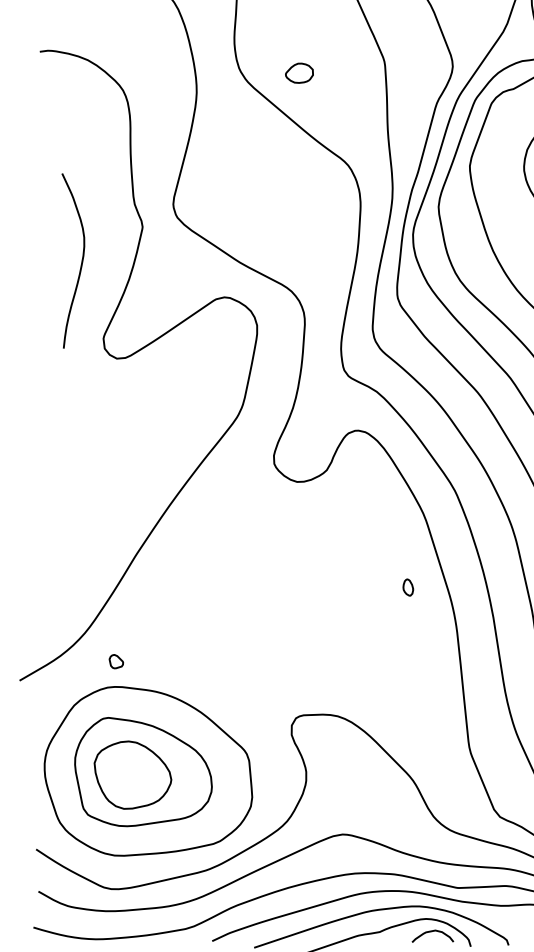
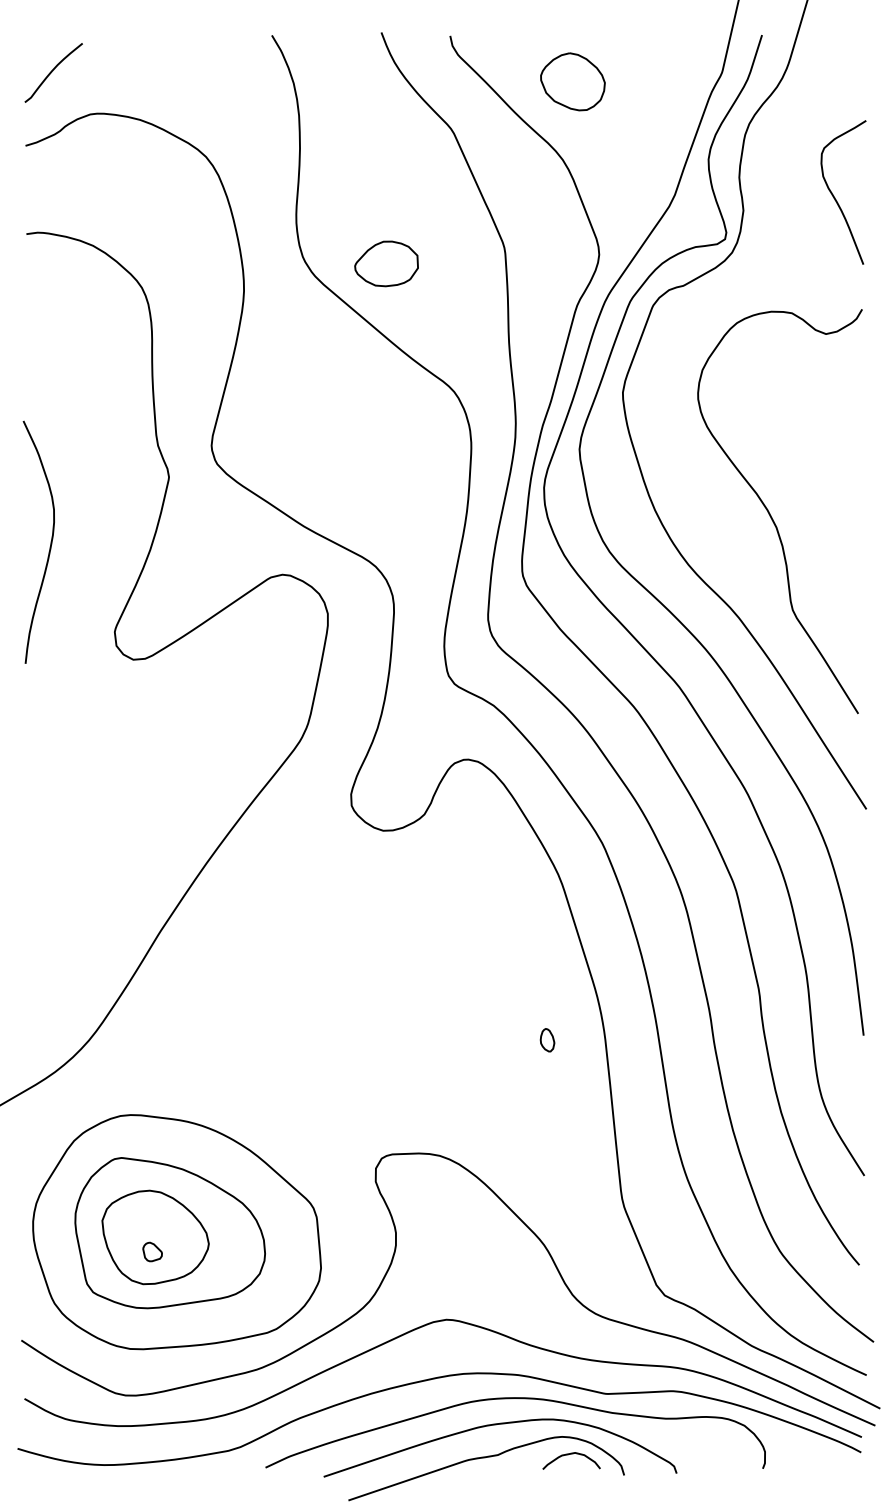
part: (299, 72) -> (386, 263), size x1.67
curve: (81, 260) -> (50, 541), moved
part: (408, 587) -> (547, 1040), moved
part: (116, 661) -> (152, 1251), moved

